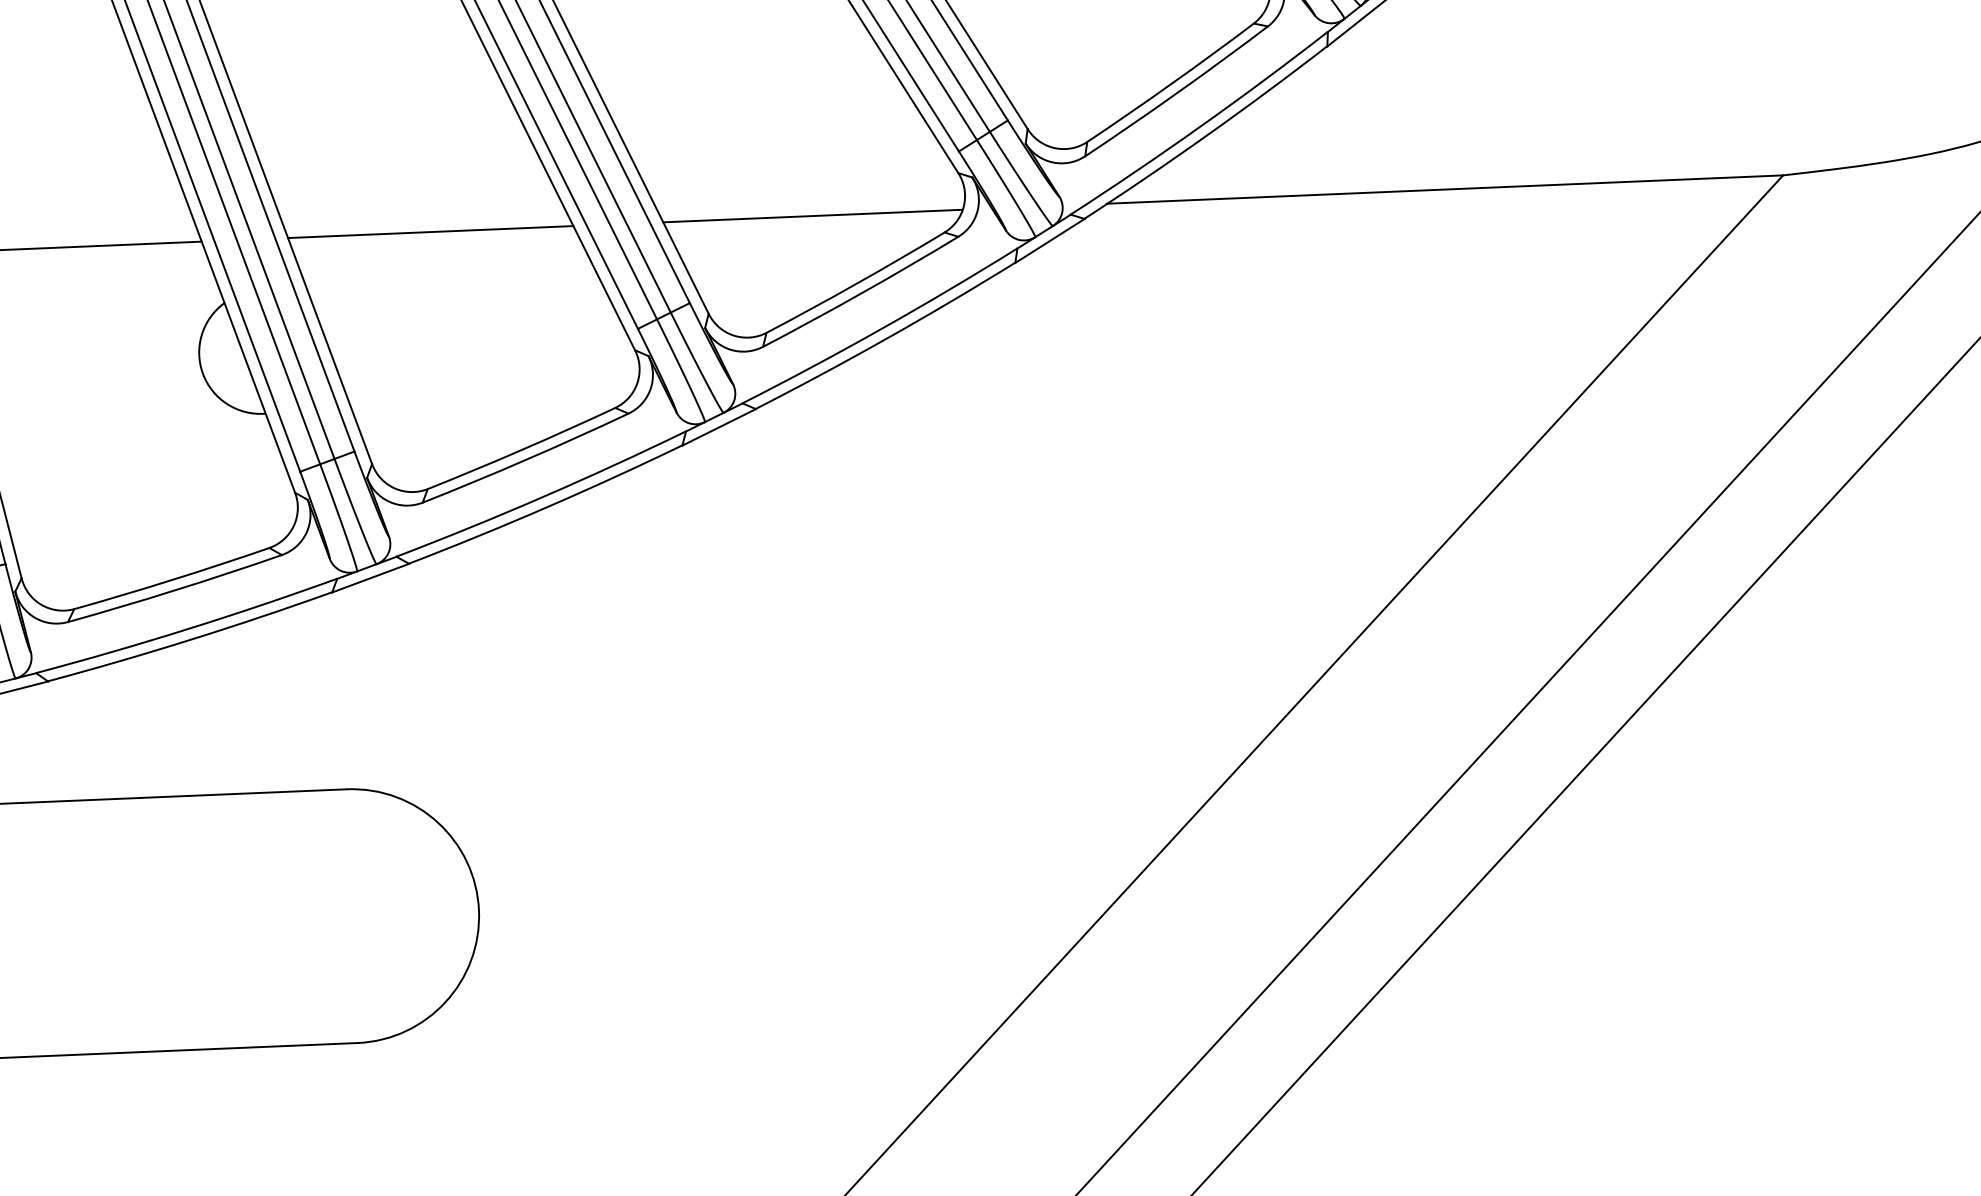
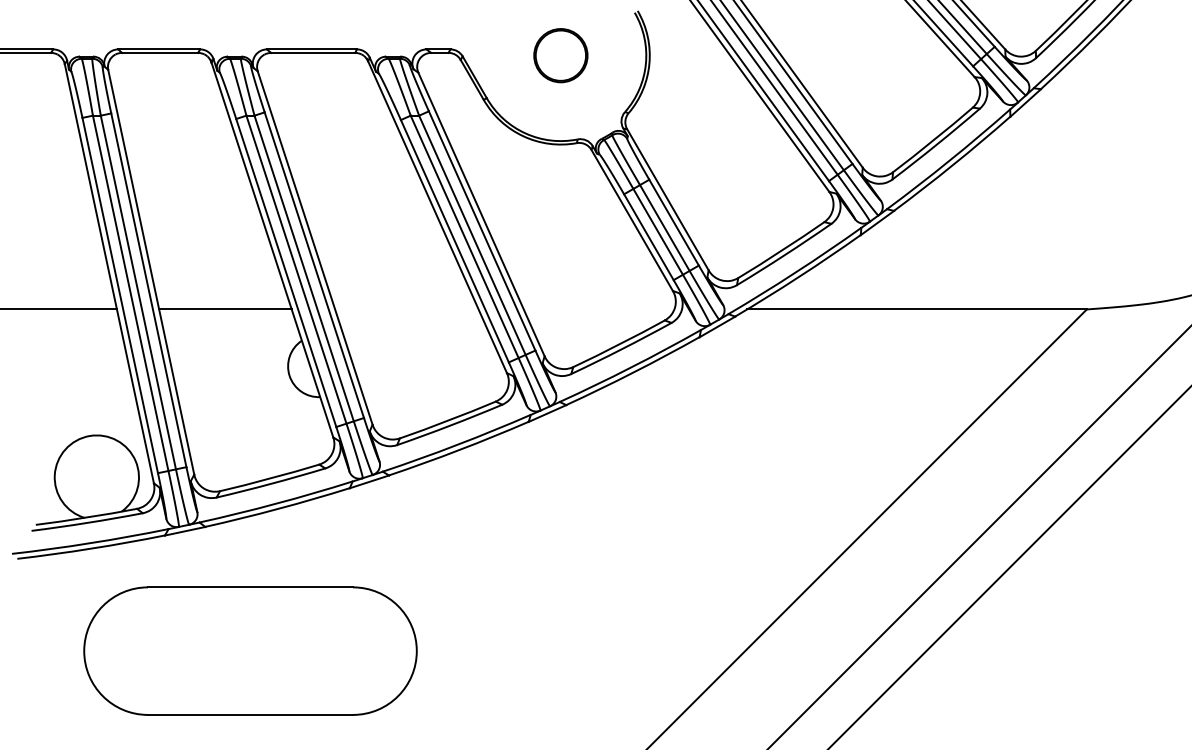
line: (811, 216) -> (598, 309), removed
line: (429, 232) -> (406, 309), removed

